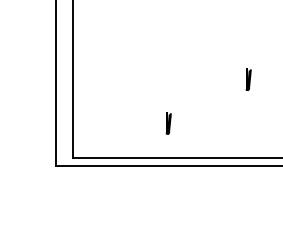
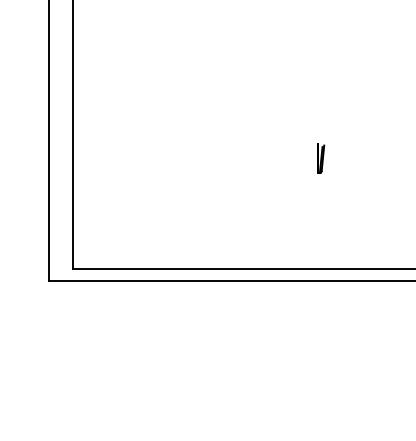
part: (168, 123) -> (208, 220), removed

